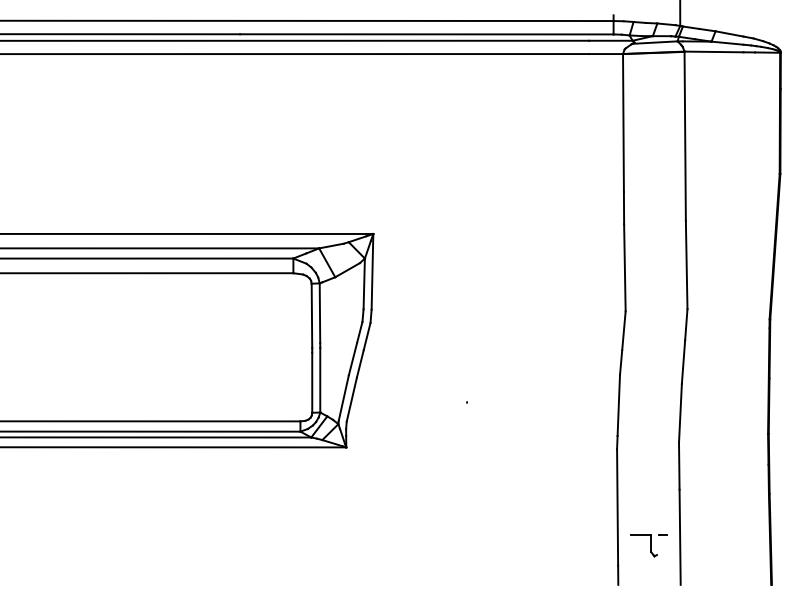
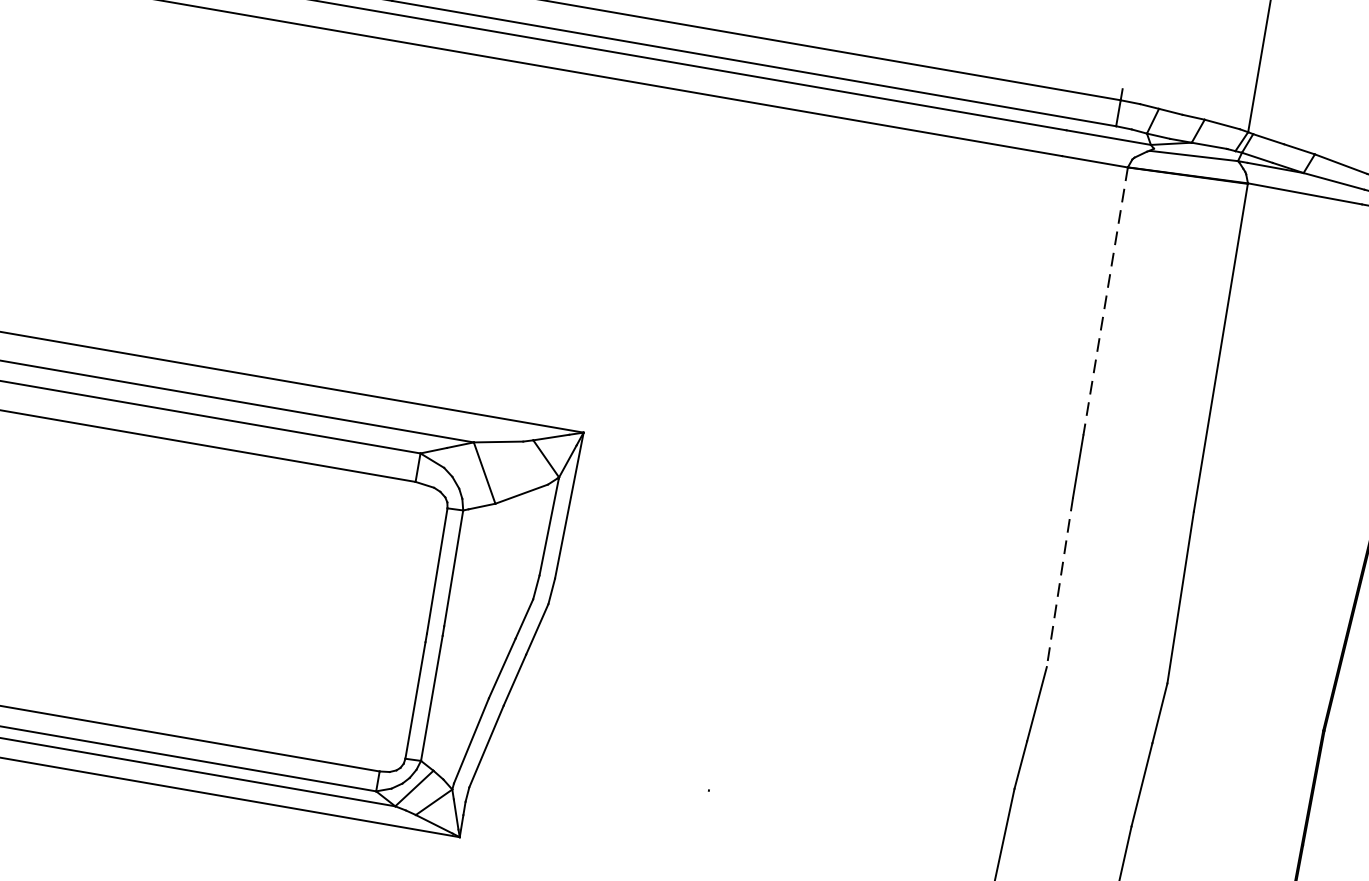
line: (623, 123) -> (1105, 302), solid -> dashed
line: (624, 267) -> (1059, 581), solid -> dashed

